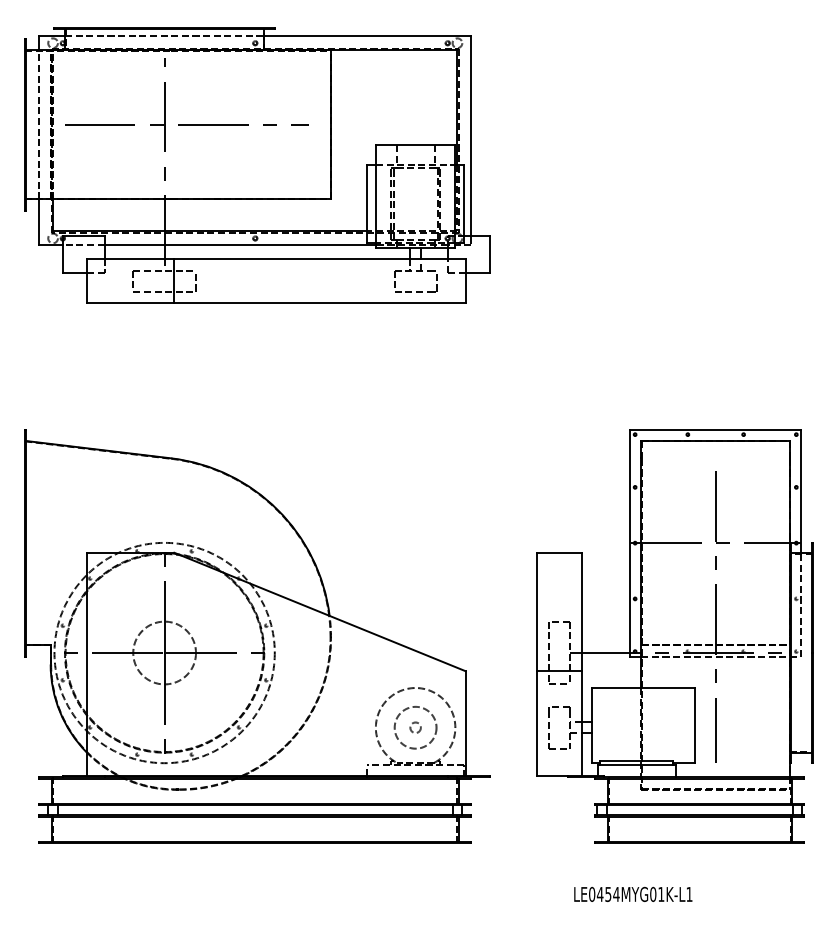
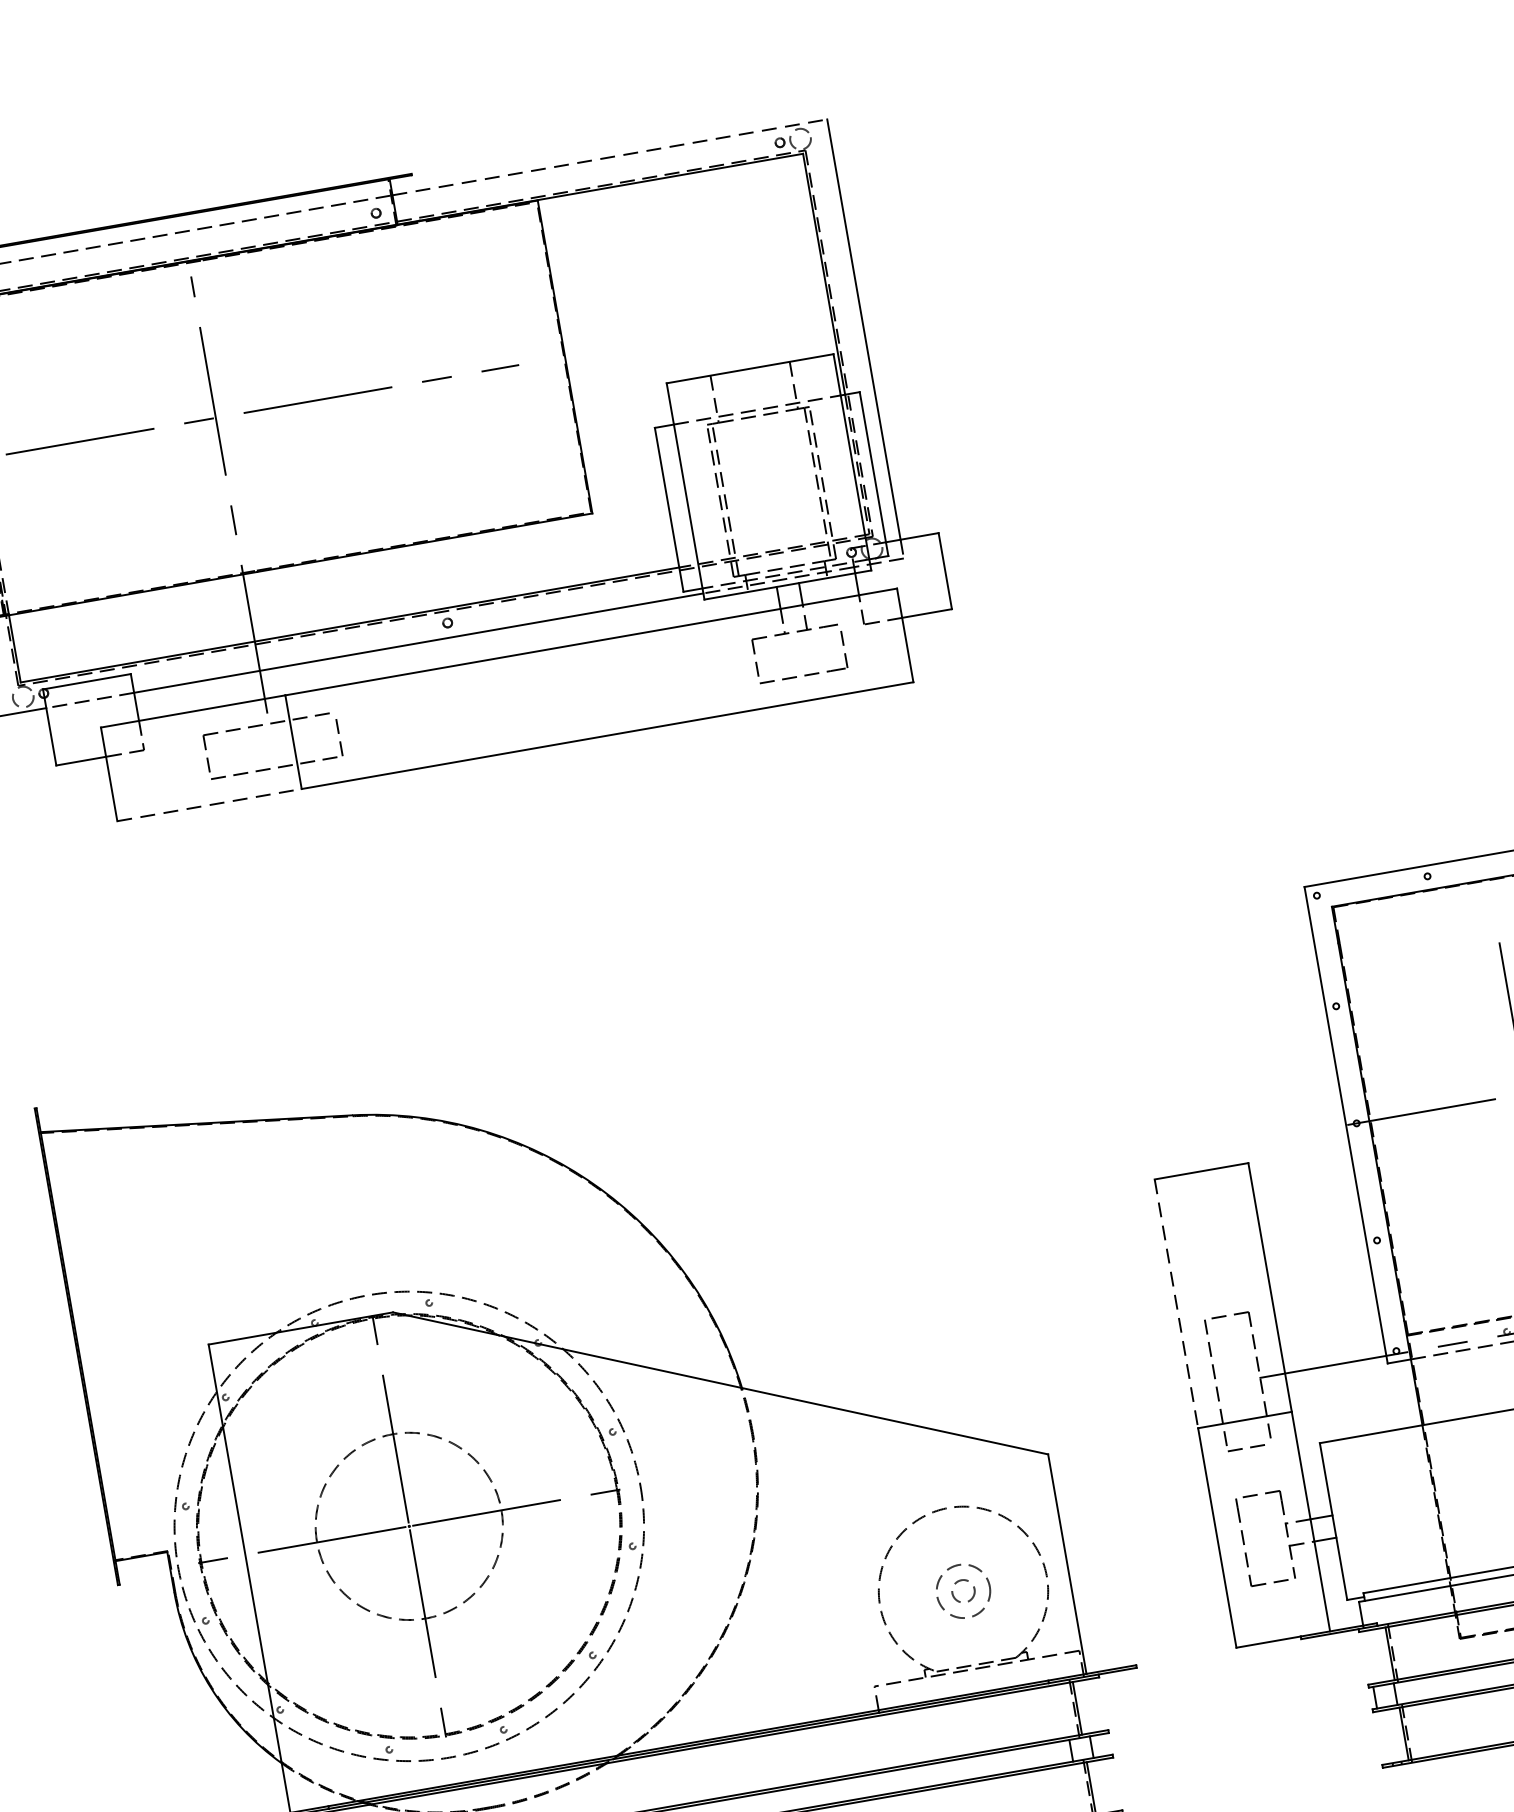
line: (367, 36) -> (609, 158), solid -> dashed
line: (130, 303) -> (209, 805), solid -> dashed
line: (537, 612) -> (1177, 1304), solid -> dashed
circle: (164, 652) -> (408, 1525), size x1.4
circle: (415, 727) -> (963, 1590), size x0.6

